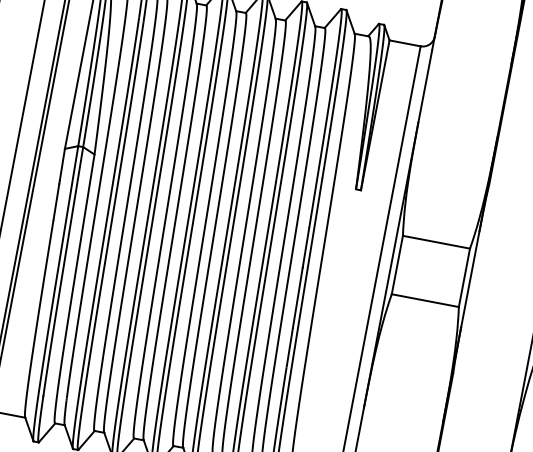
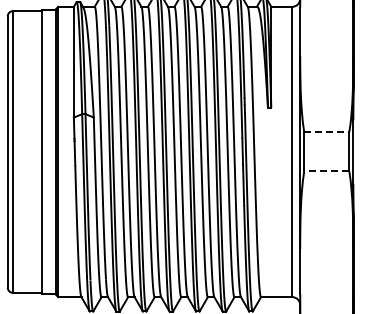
line: (435, 242) -> (326, 132), solid -> dashed
line: (424, 300) -> (326, 171), solid -> dashed

